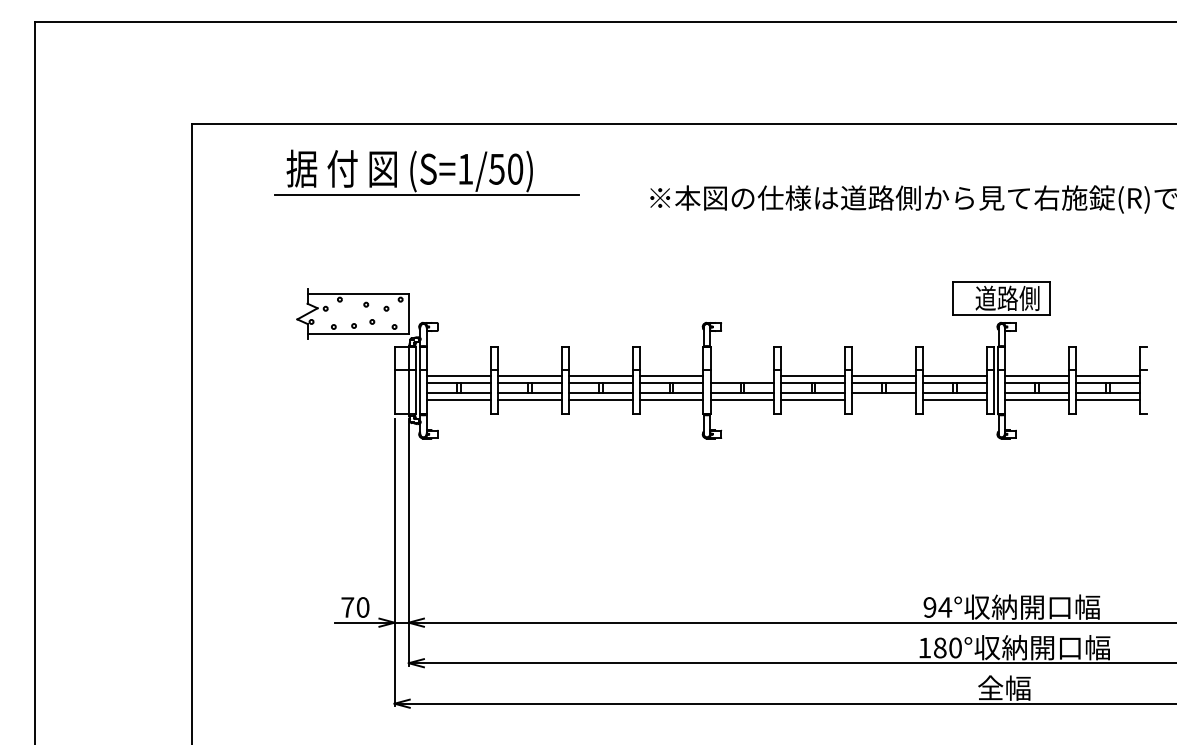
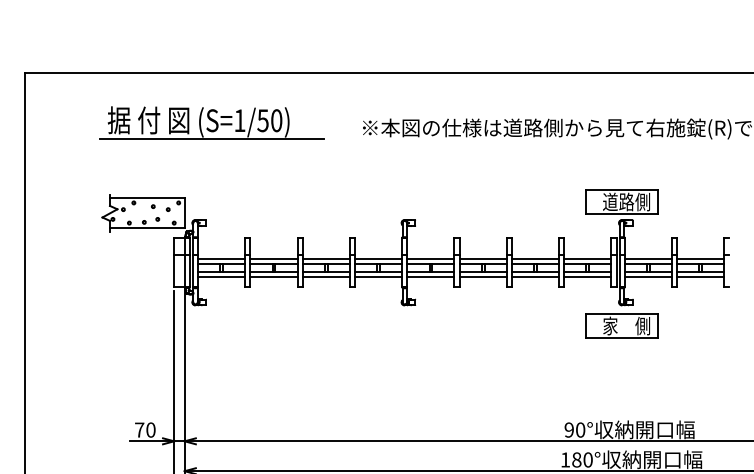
part: (426, 172) -> (211, 123), moved
line: (742, 375) -> (430, 258), added
line: (884, 399) -> (535, 276), added
part: (1001, 466) -> (622, 326), added
text: (945, 607) -> (580, 430), 94° -> 90°

